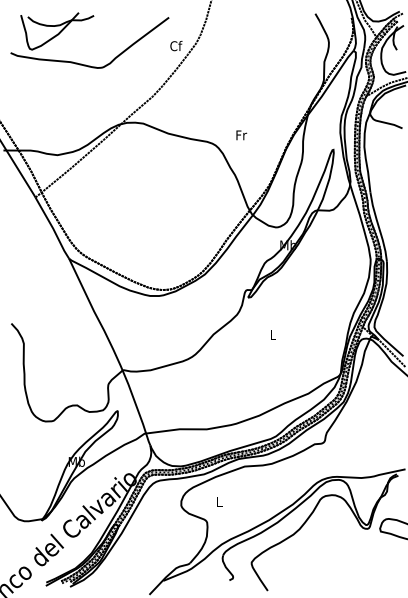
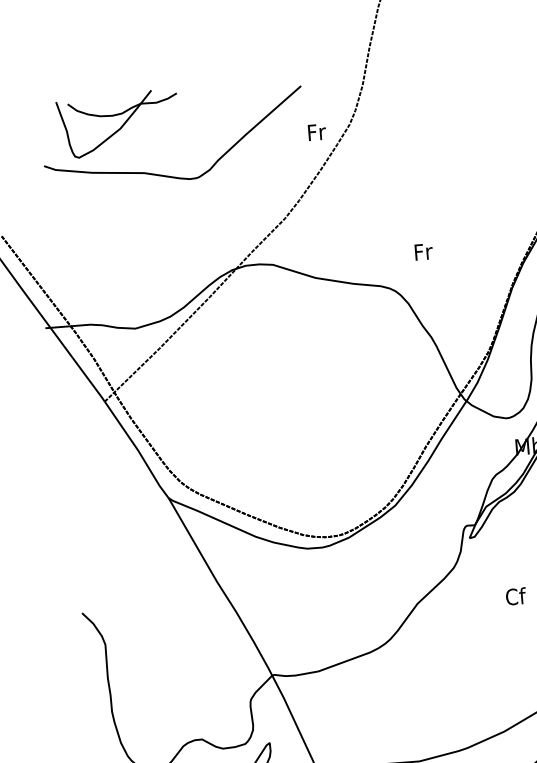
text: (176, 45) -> (317, 131), Cf -> Fr
text: (241, 135) -> (423, 252), moved
text: (273, 334) -> (516, 595), L -> Cf

